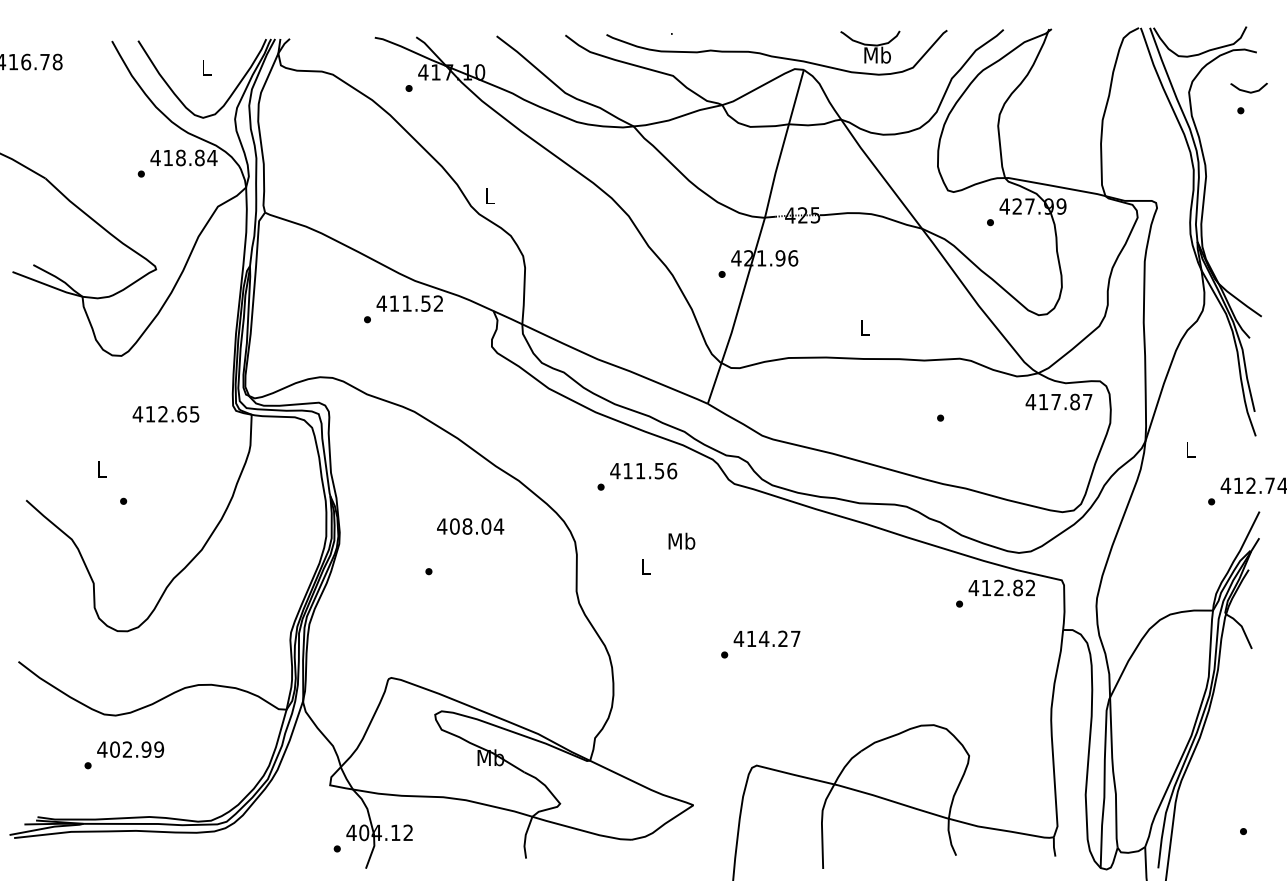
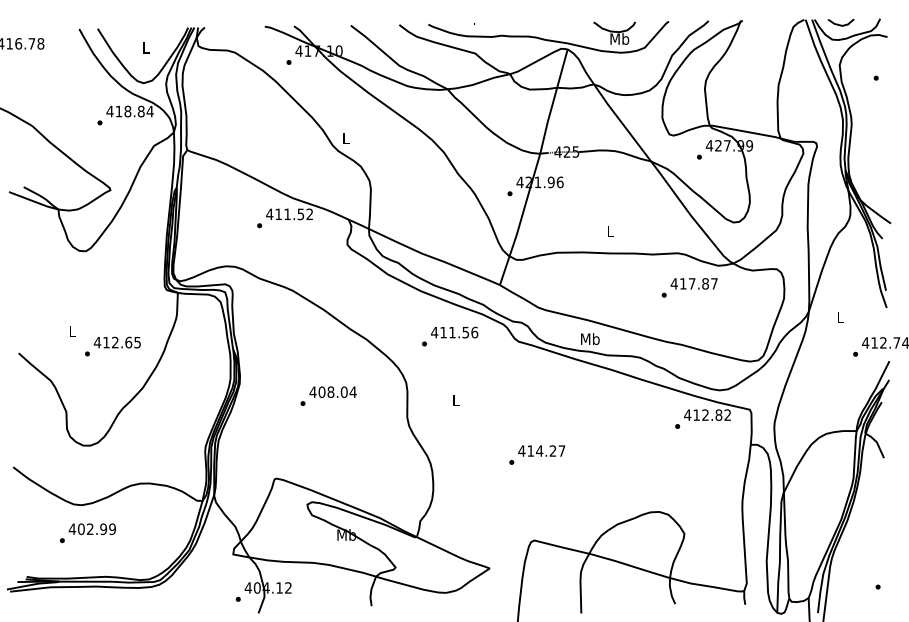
curve: (1247, 90) -> (839, 24), moved
text: (1058, 401) -> (693, 283), moved
text: (165, 414) -> (117, 342), moved
text: (470, 526) -> (333, 392), moved
text: (681, 540) -> (590, 338), moved

